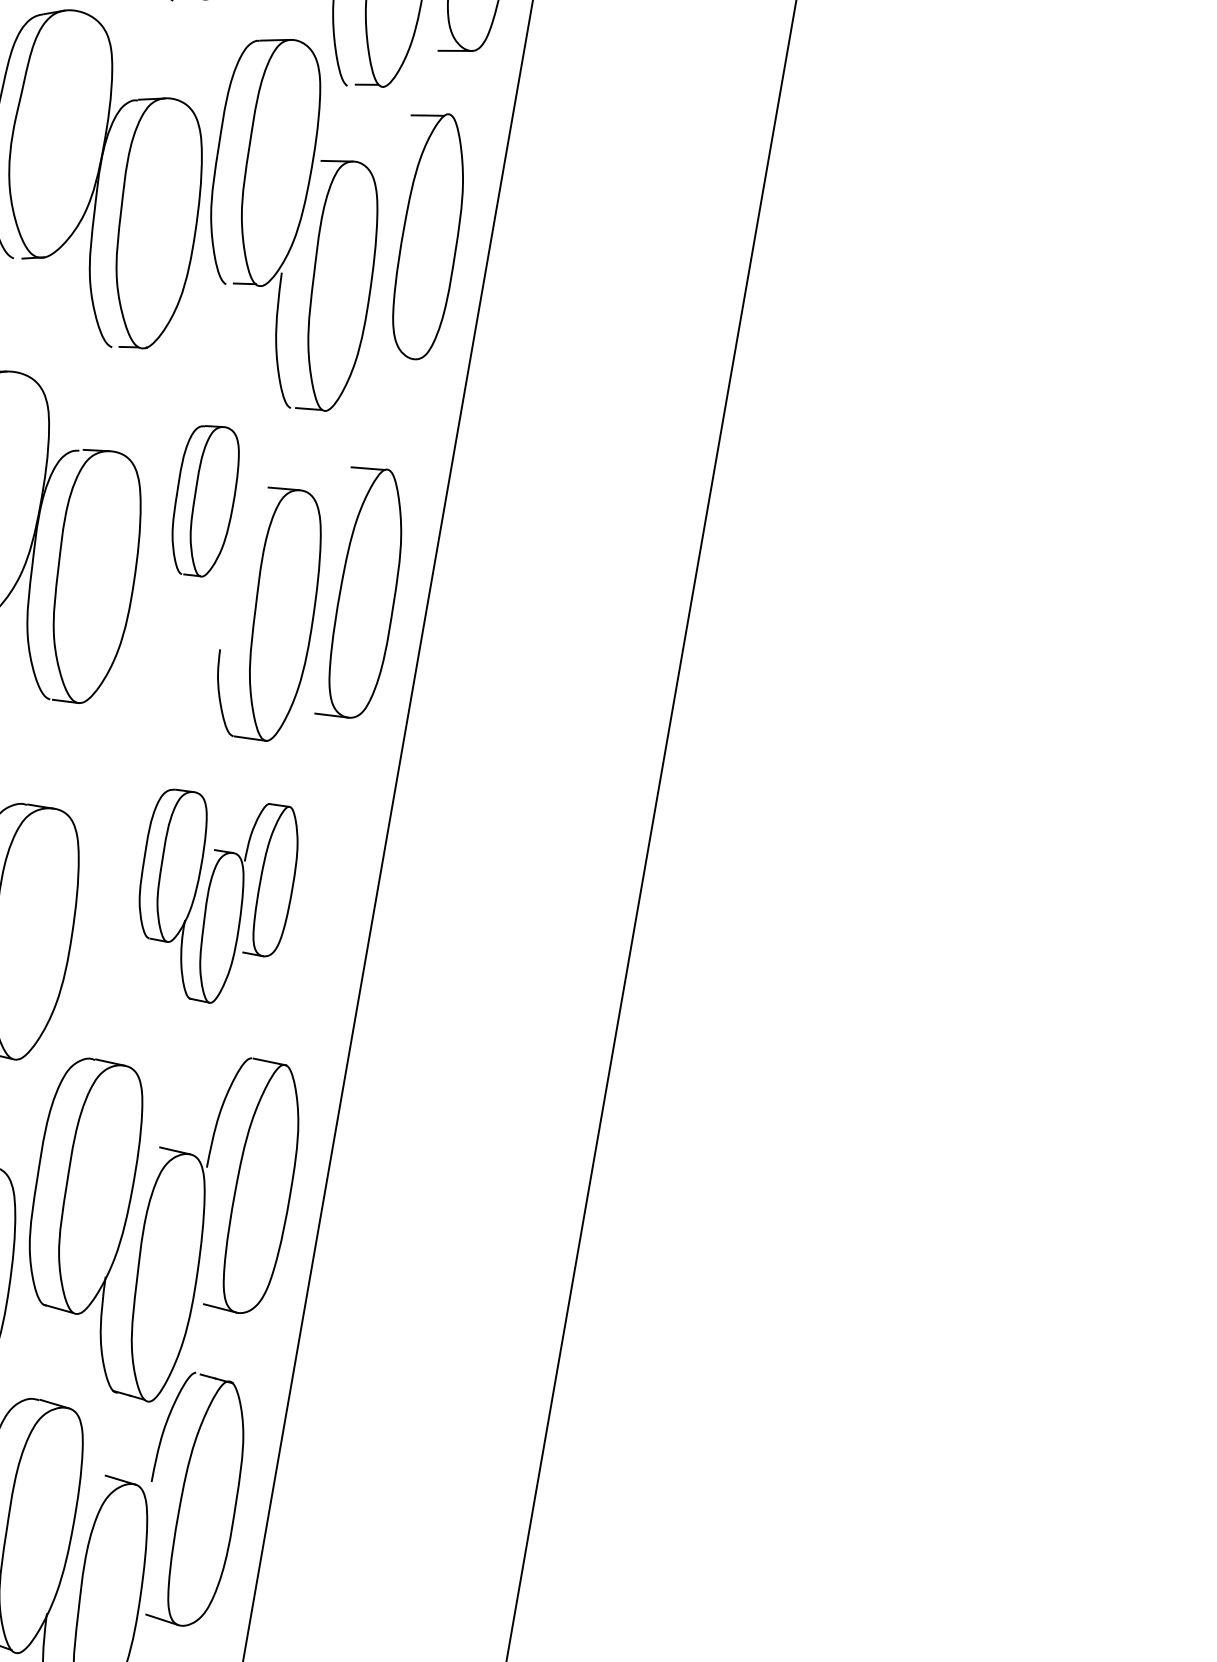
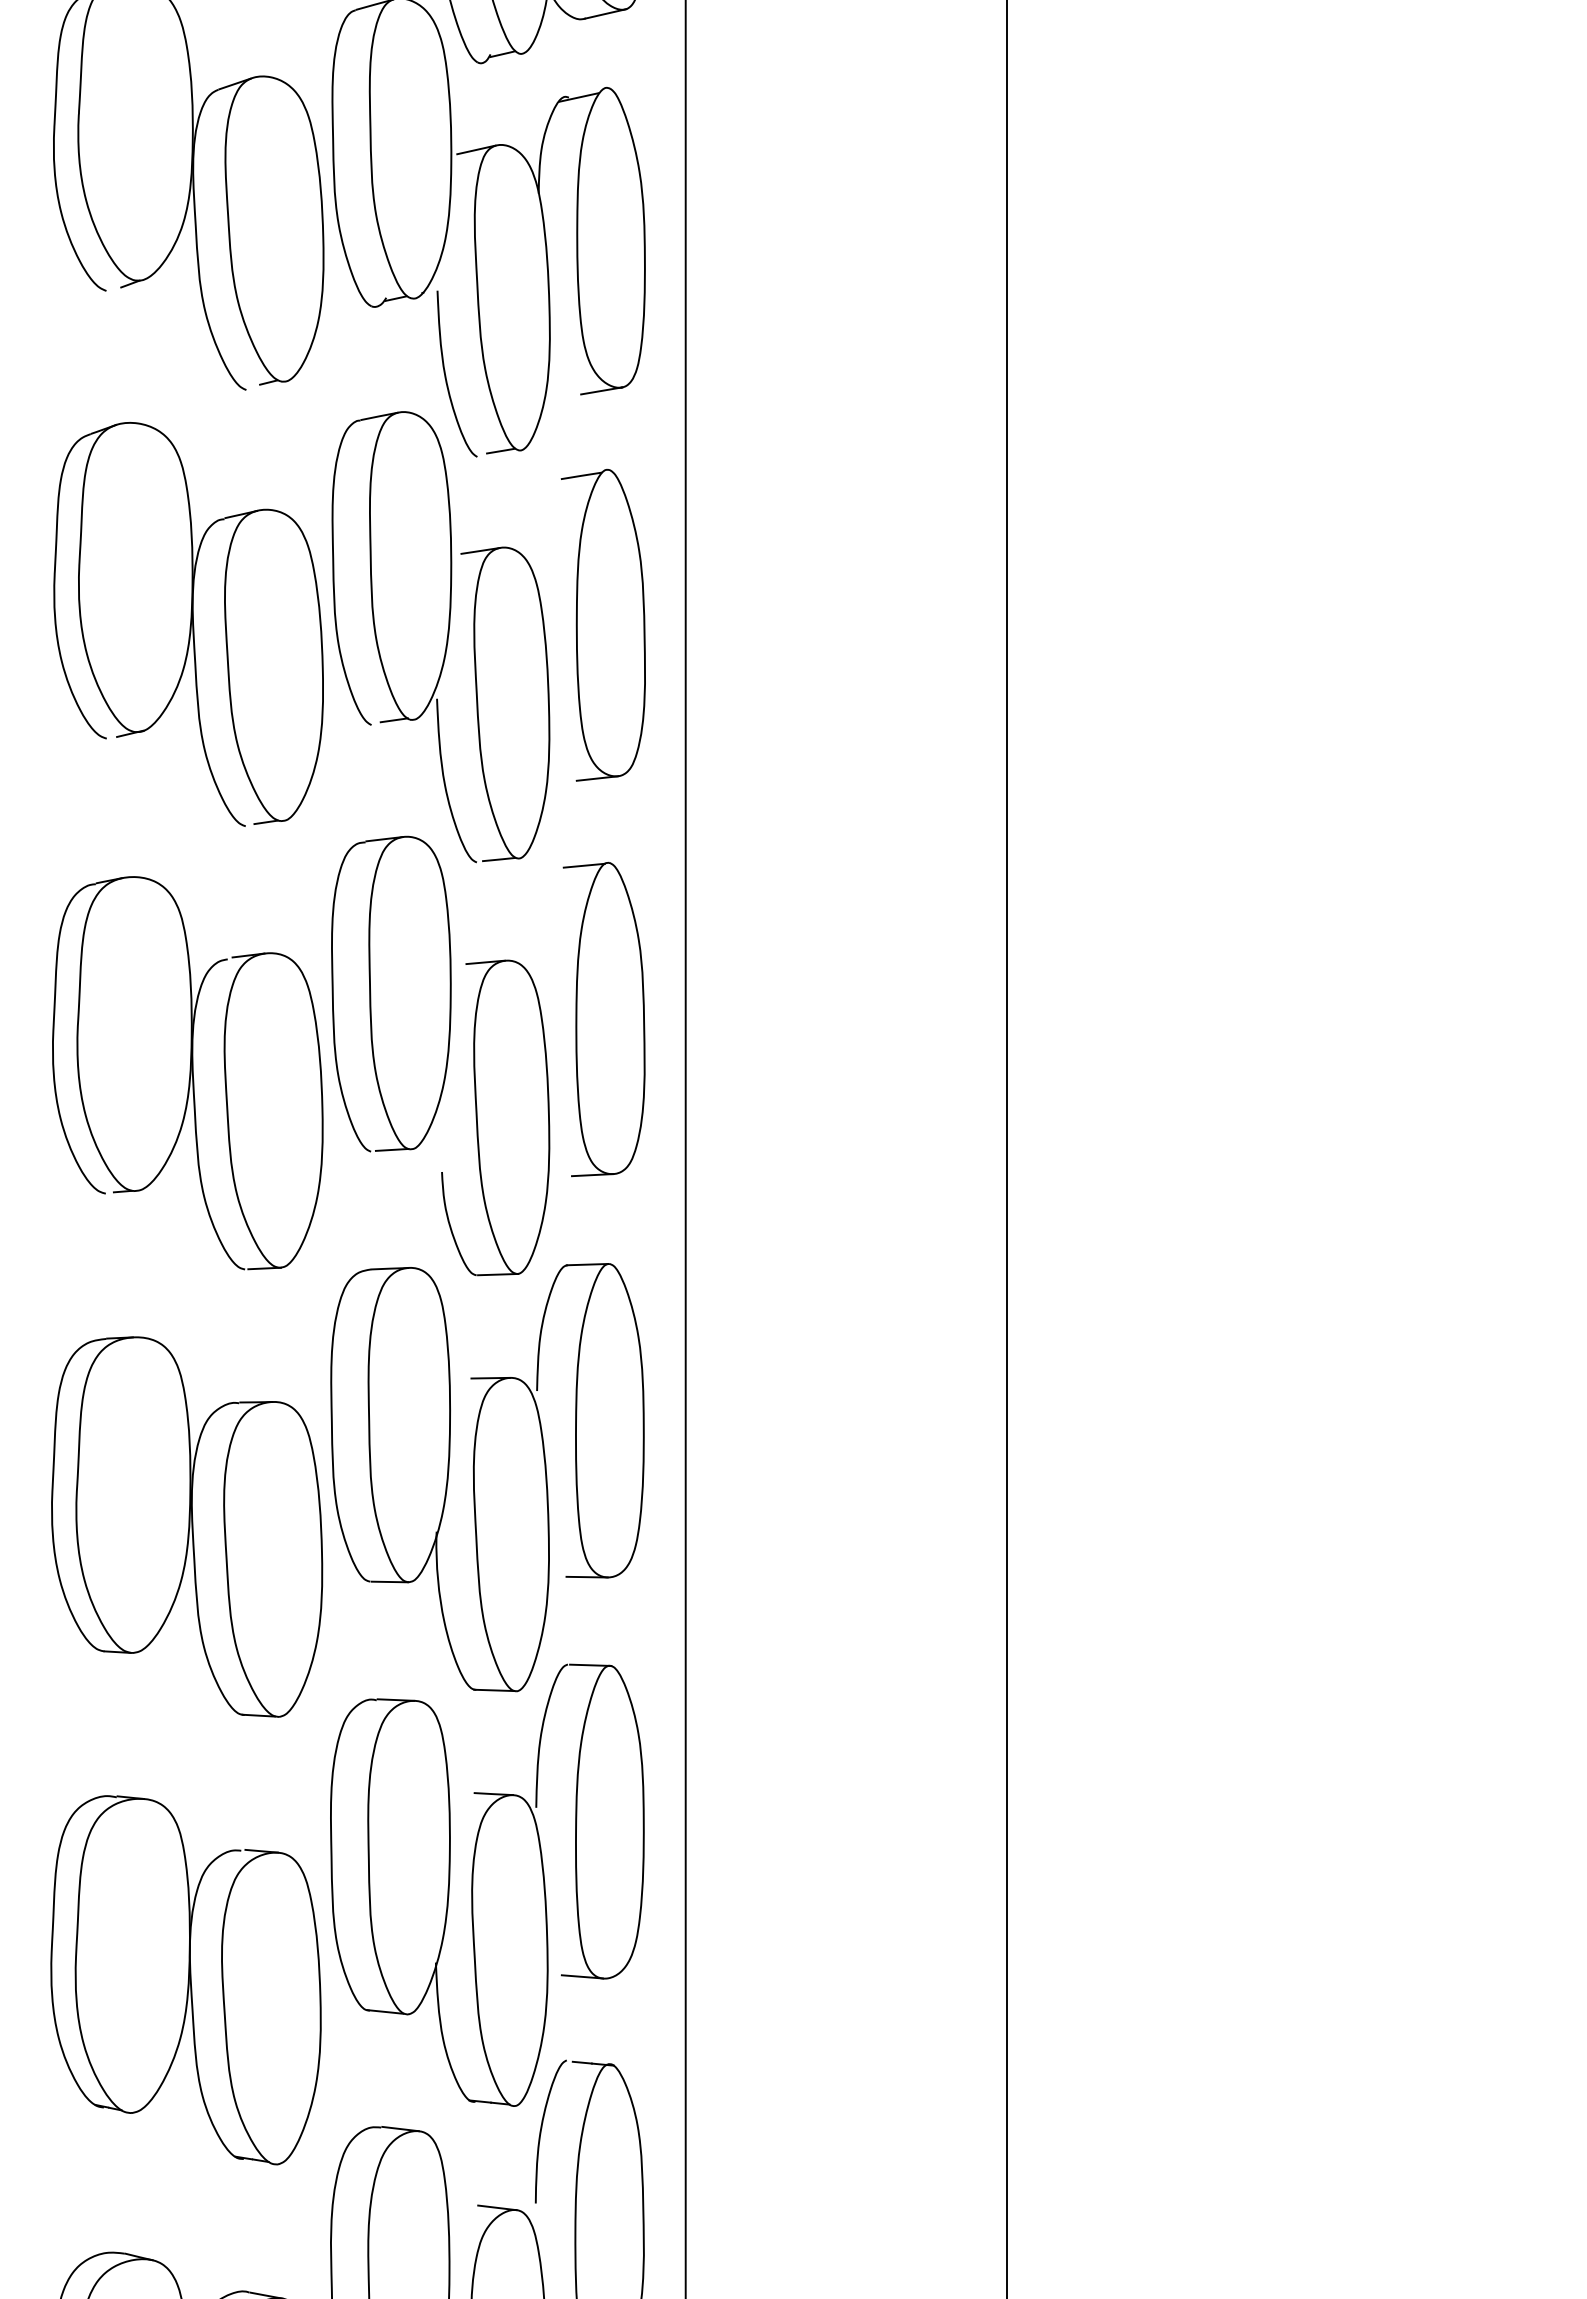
line: (398, 358) -> (597, 778), added
part: (204, 500) -> (391, 993), size x1.67
part: (362, 593) -> (603, 1019), moved
part: (213, 898) -> (487, 1477), size x1.67

